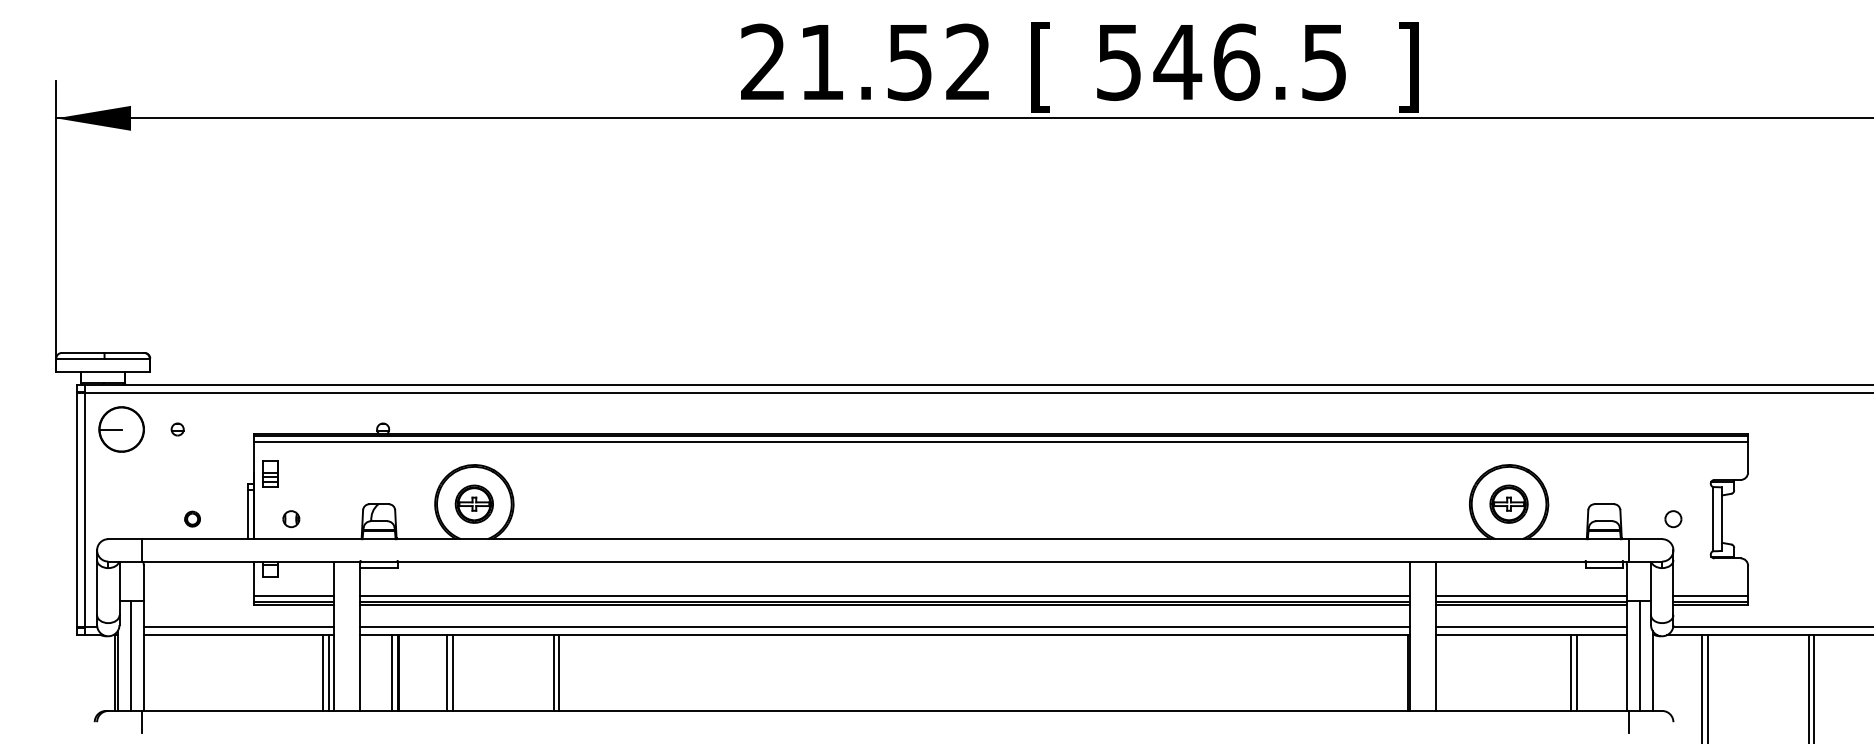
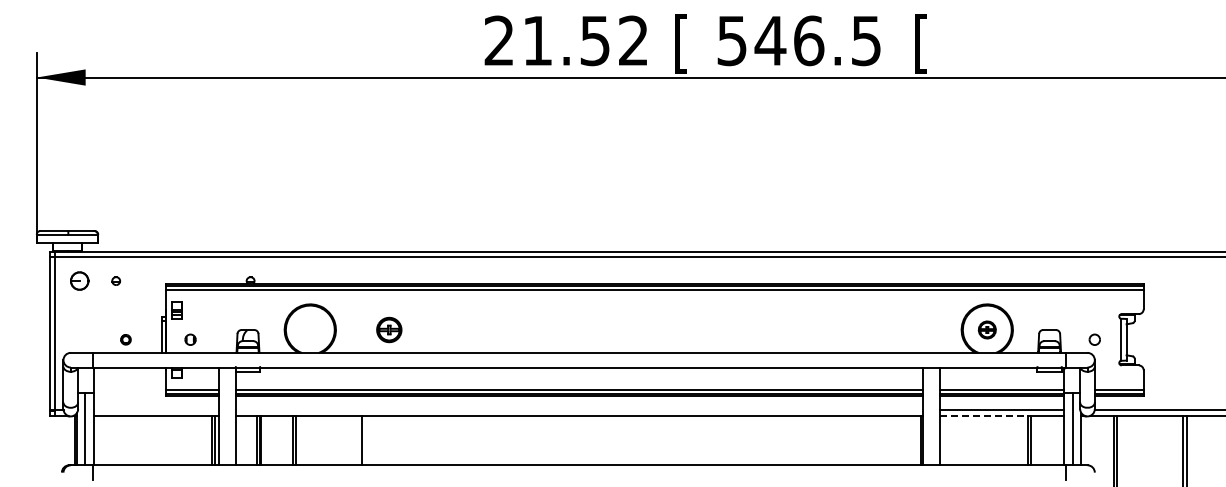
text: (1408, 66) -> (921, 43), ] -> [
part: (121, 428) -> (79, 280), size x0.6
part: (474, 503) -> (389, 329), moved
part: (1509, 503) -> (987, 329), size x0.7
line: (239, 627) -> (156, 410), removed
line: (884, 627) -> (578, 410), removed
line: (1504, 634) -> (984, 415), solid -> dashed
line: (558, 673) -> (365, 440), removed

